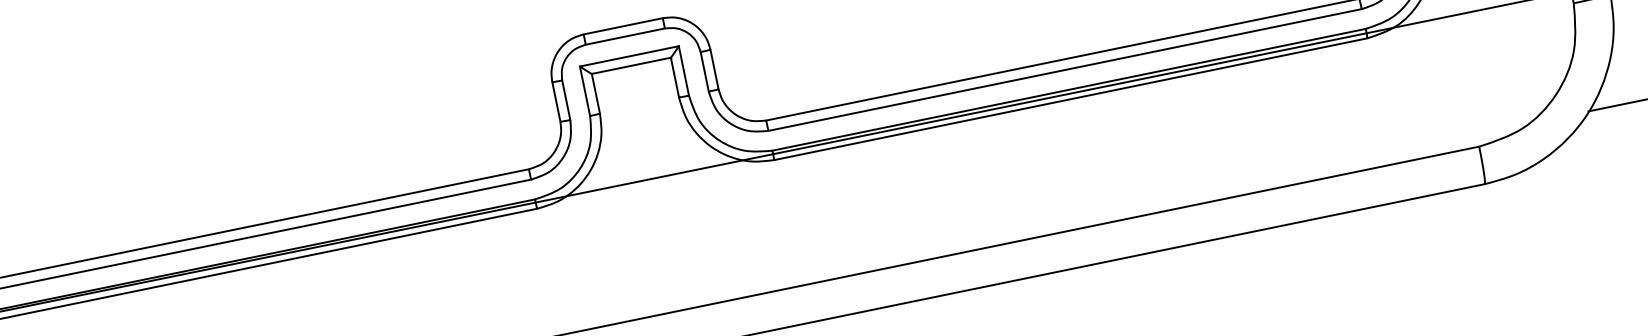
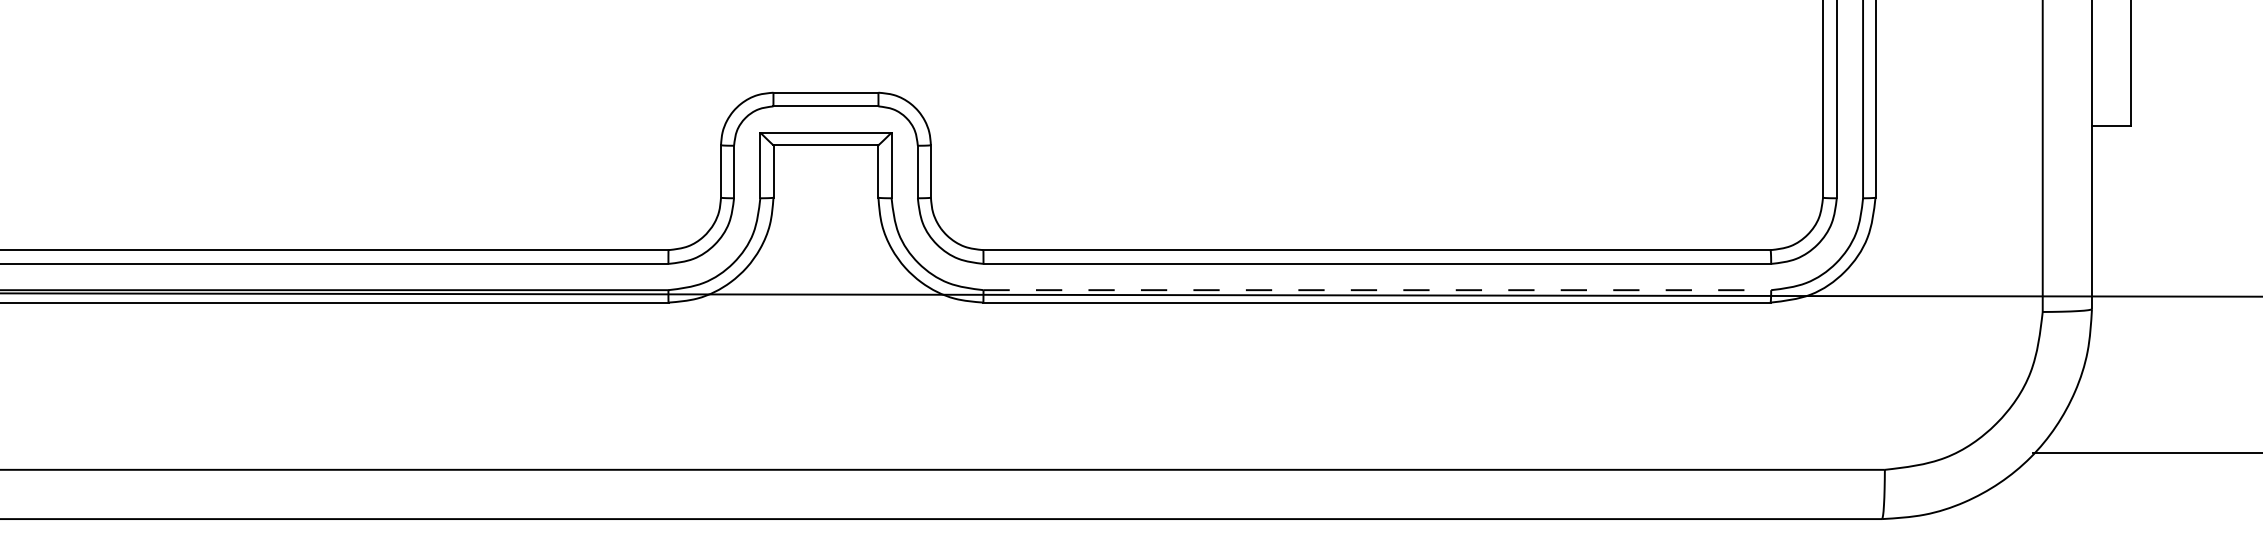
line: (1069, 90) -> (1377, 290), solid -> dashed

